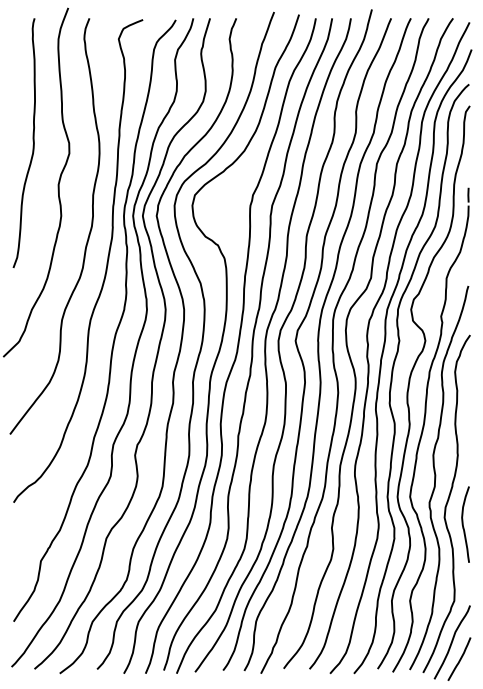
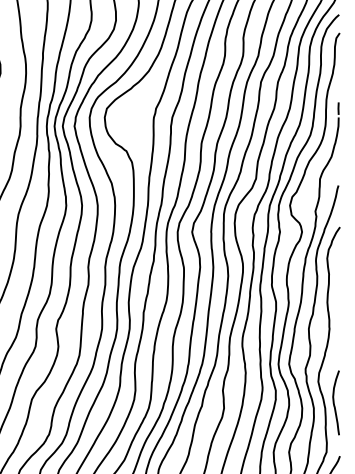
curve: (463, 524) -> (334, 402), moved

